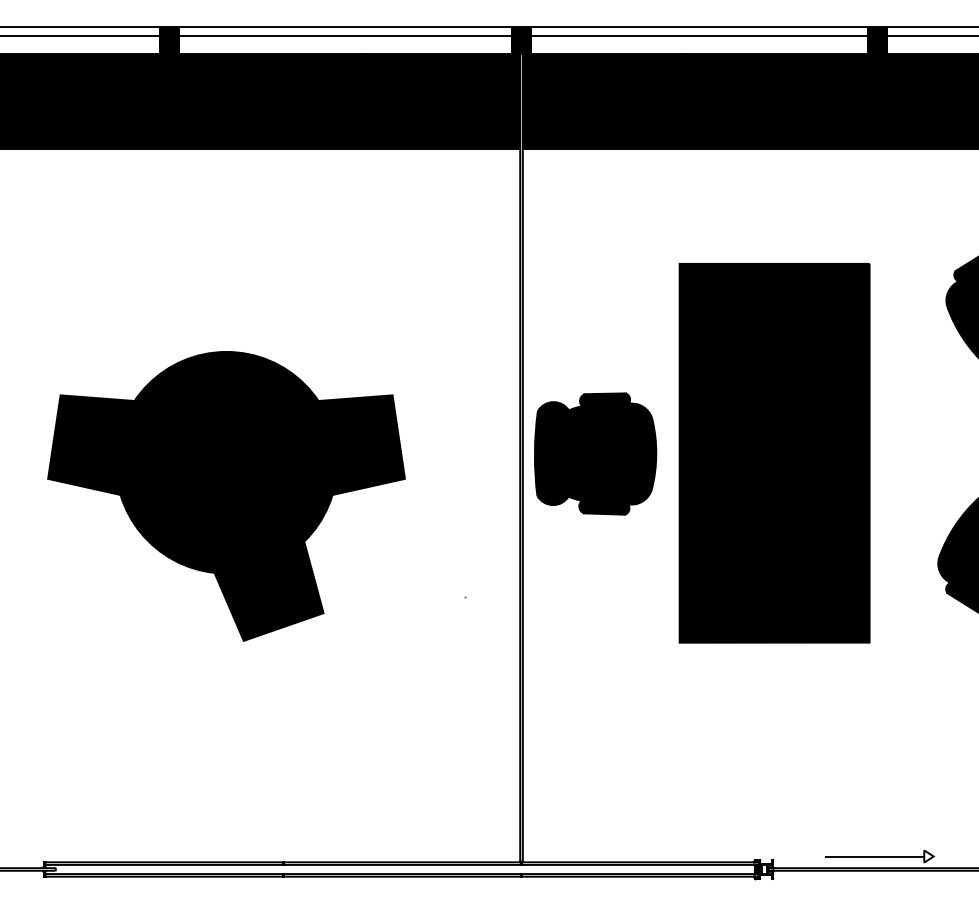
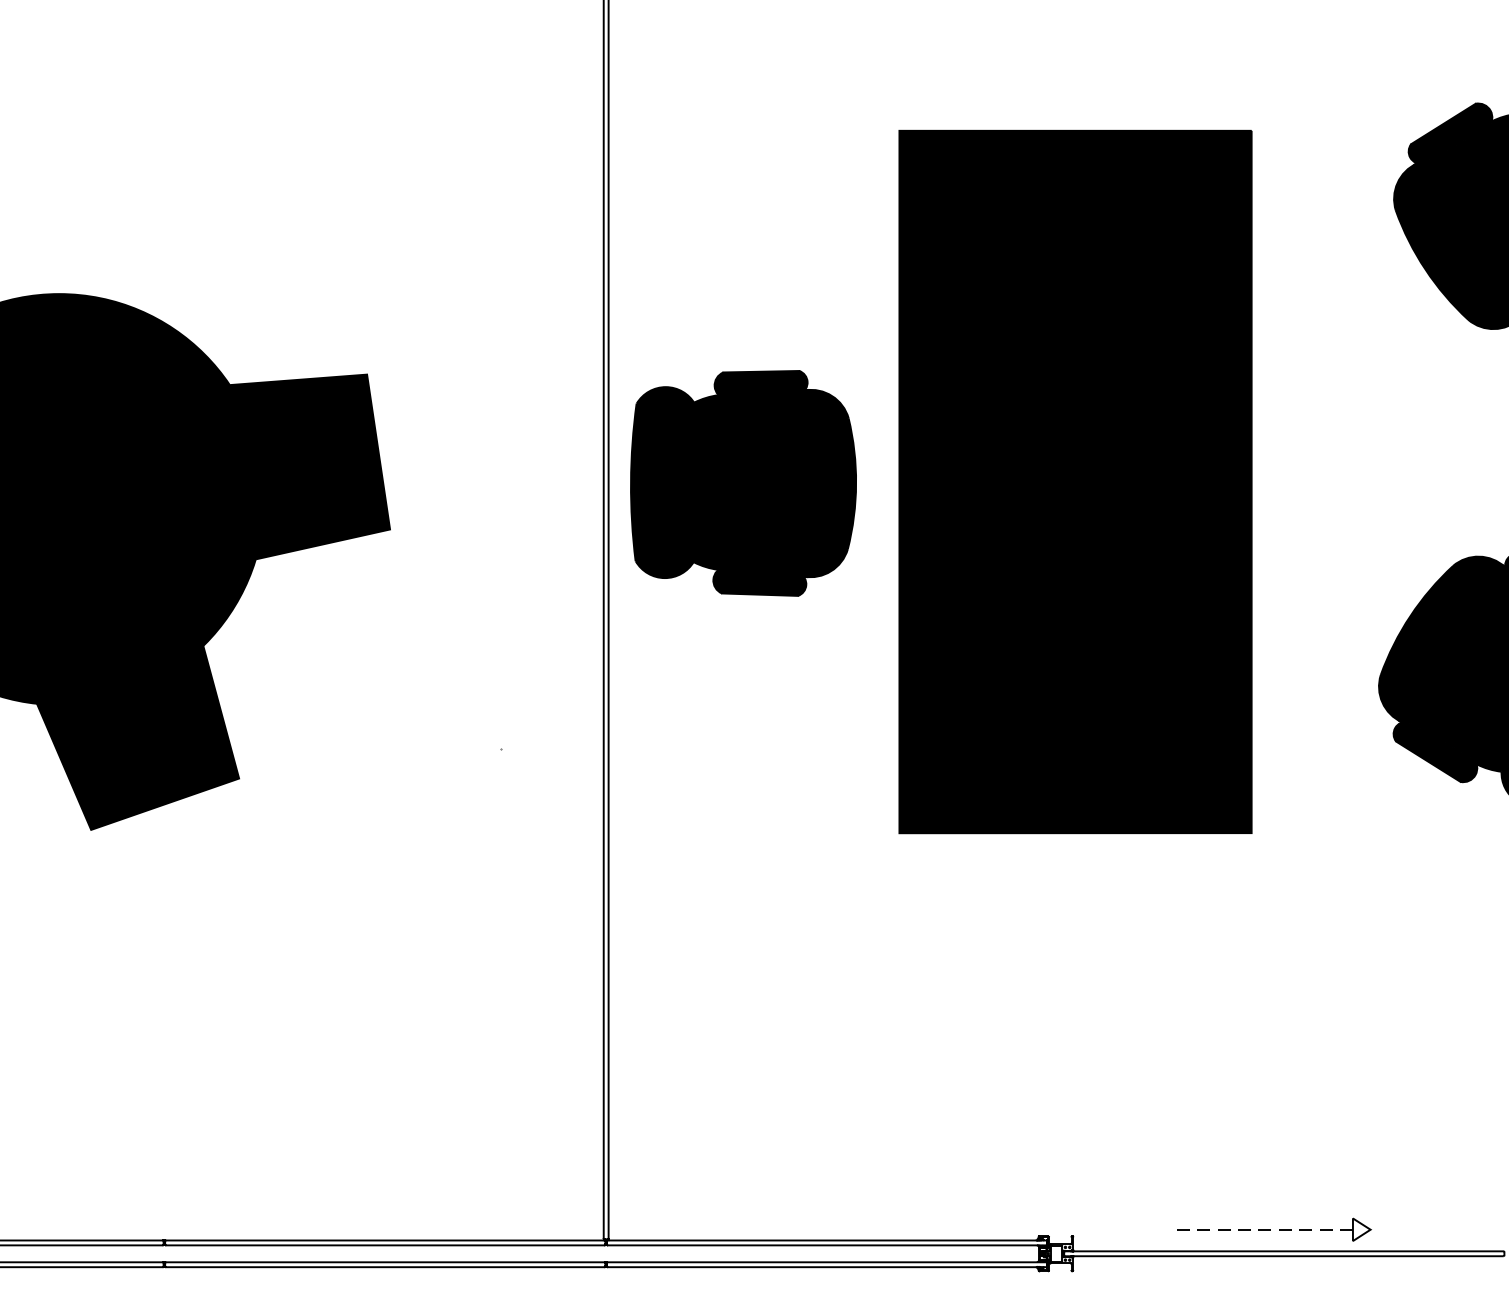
line: (874, 856) -> (1260, 1229), solid -> dashed

